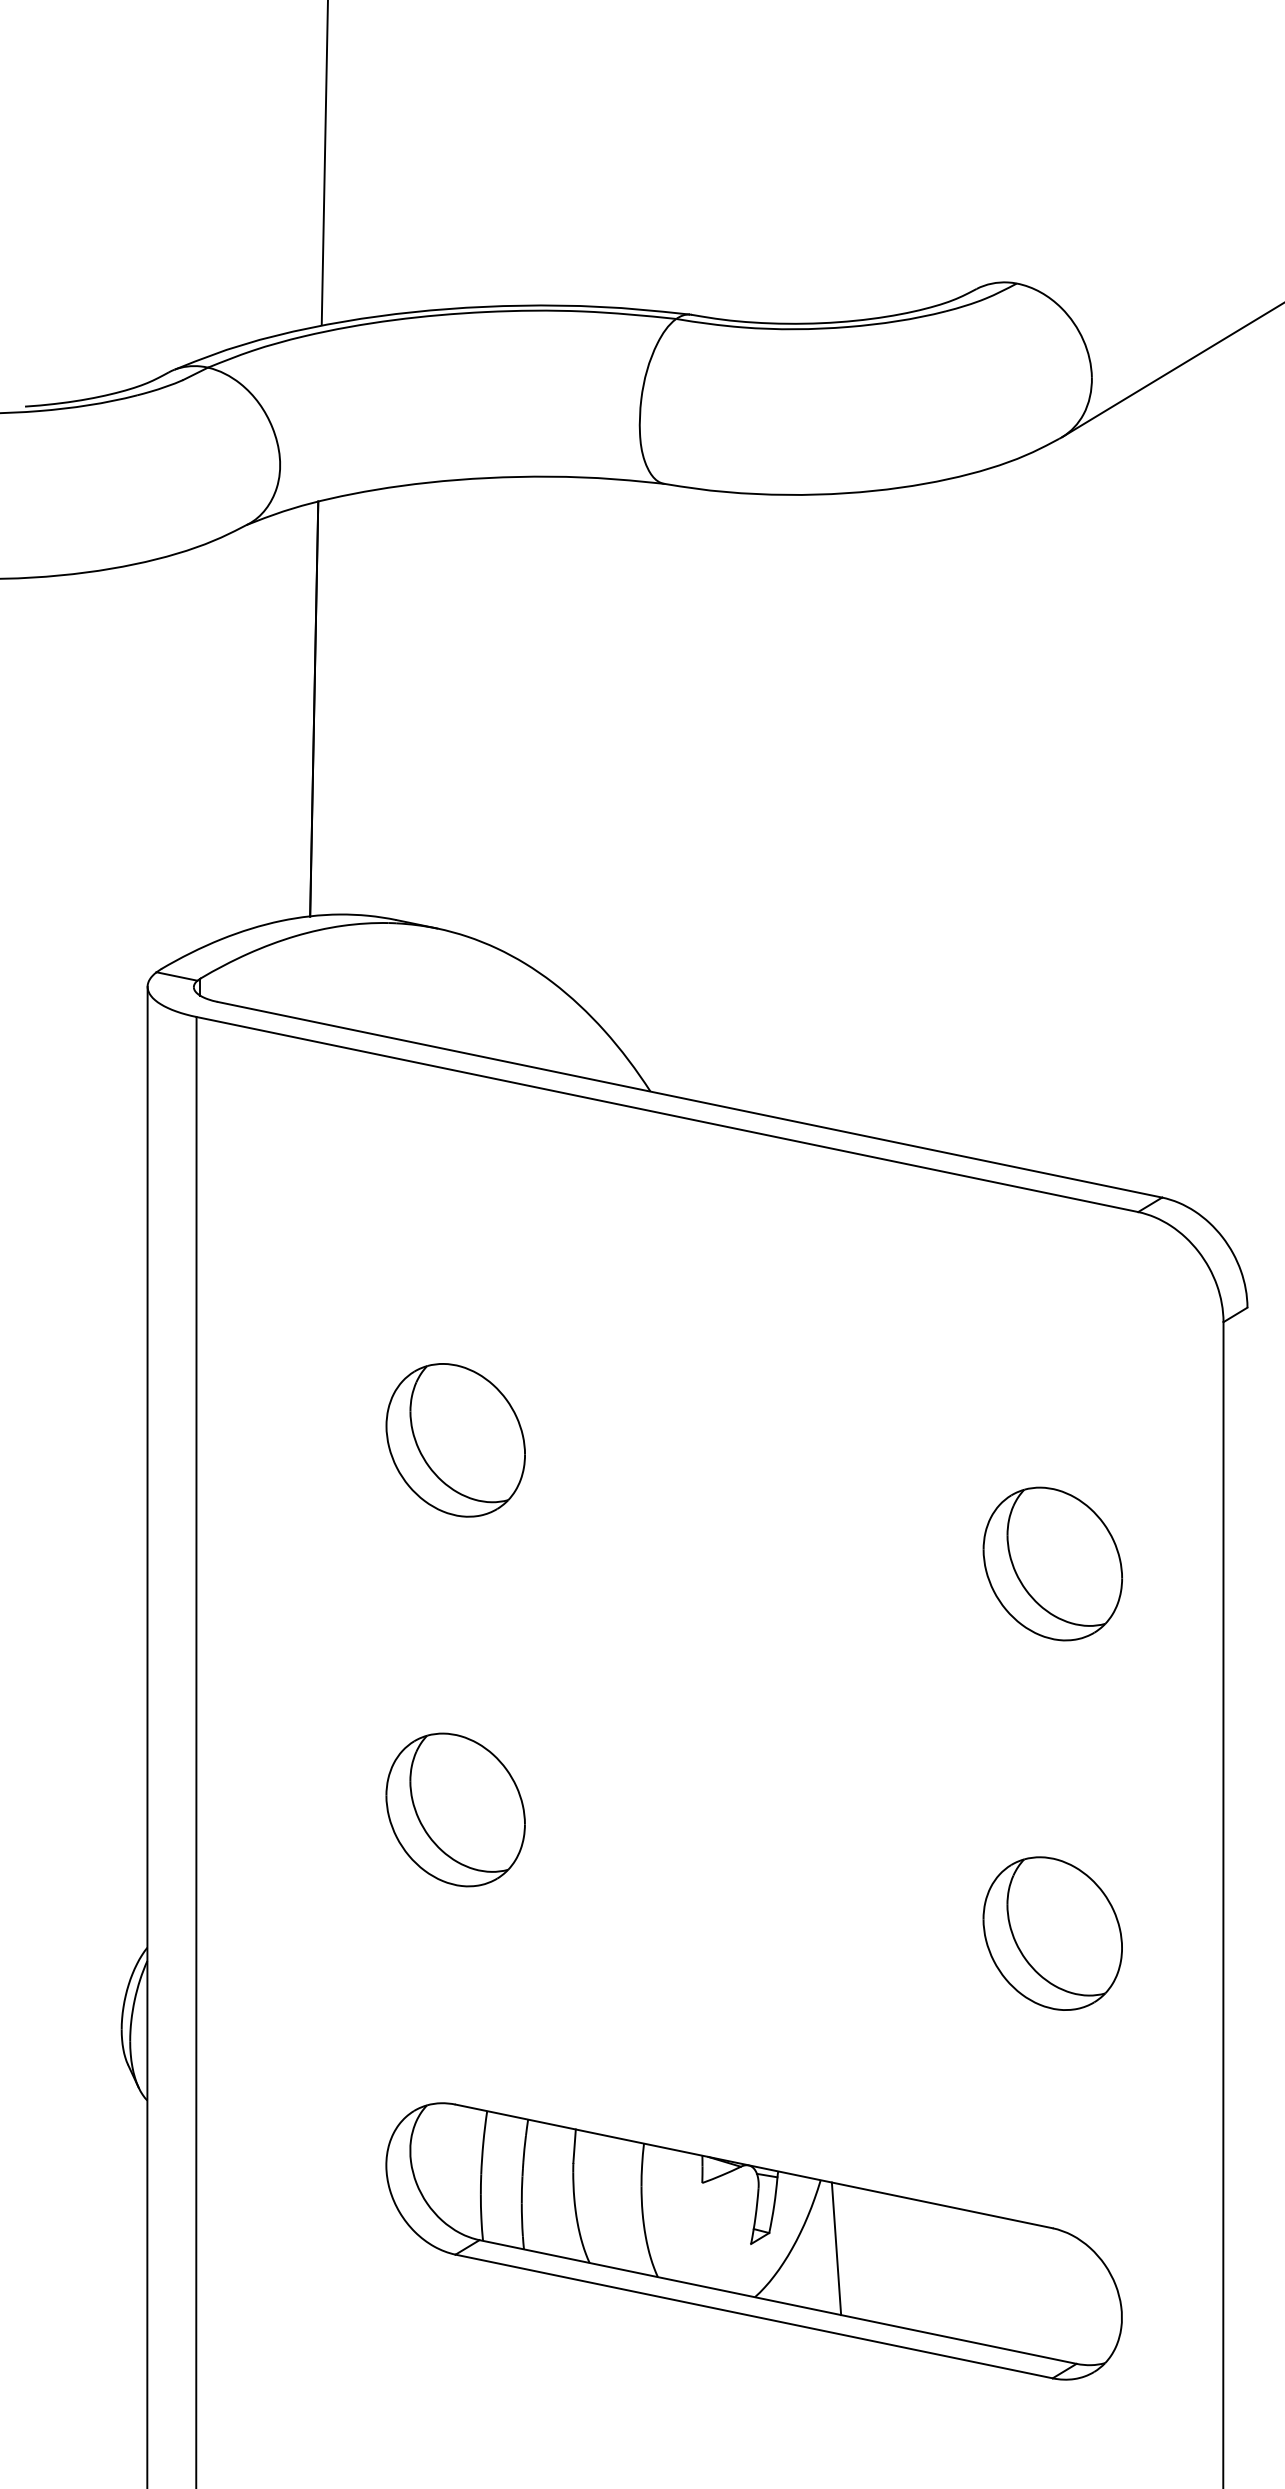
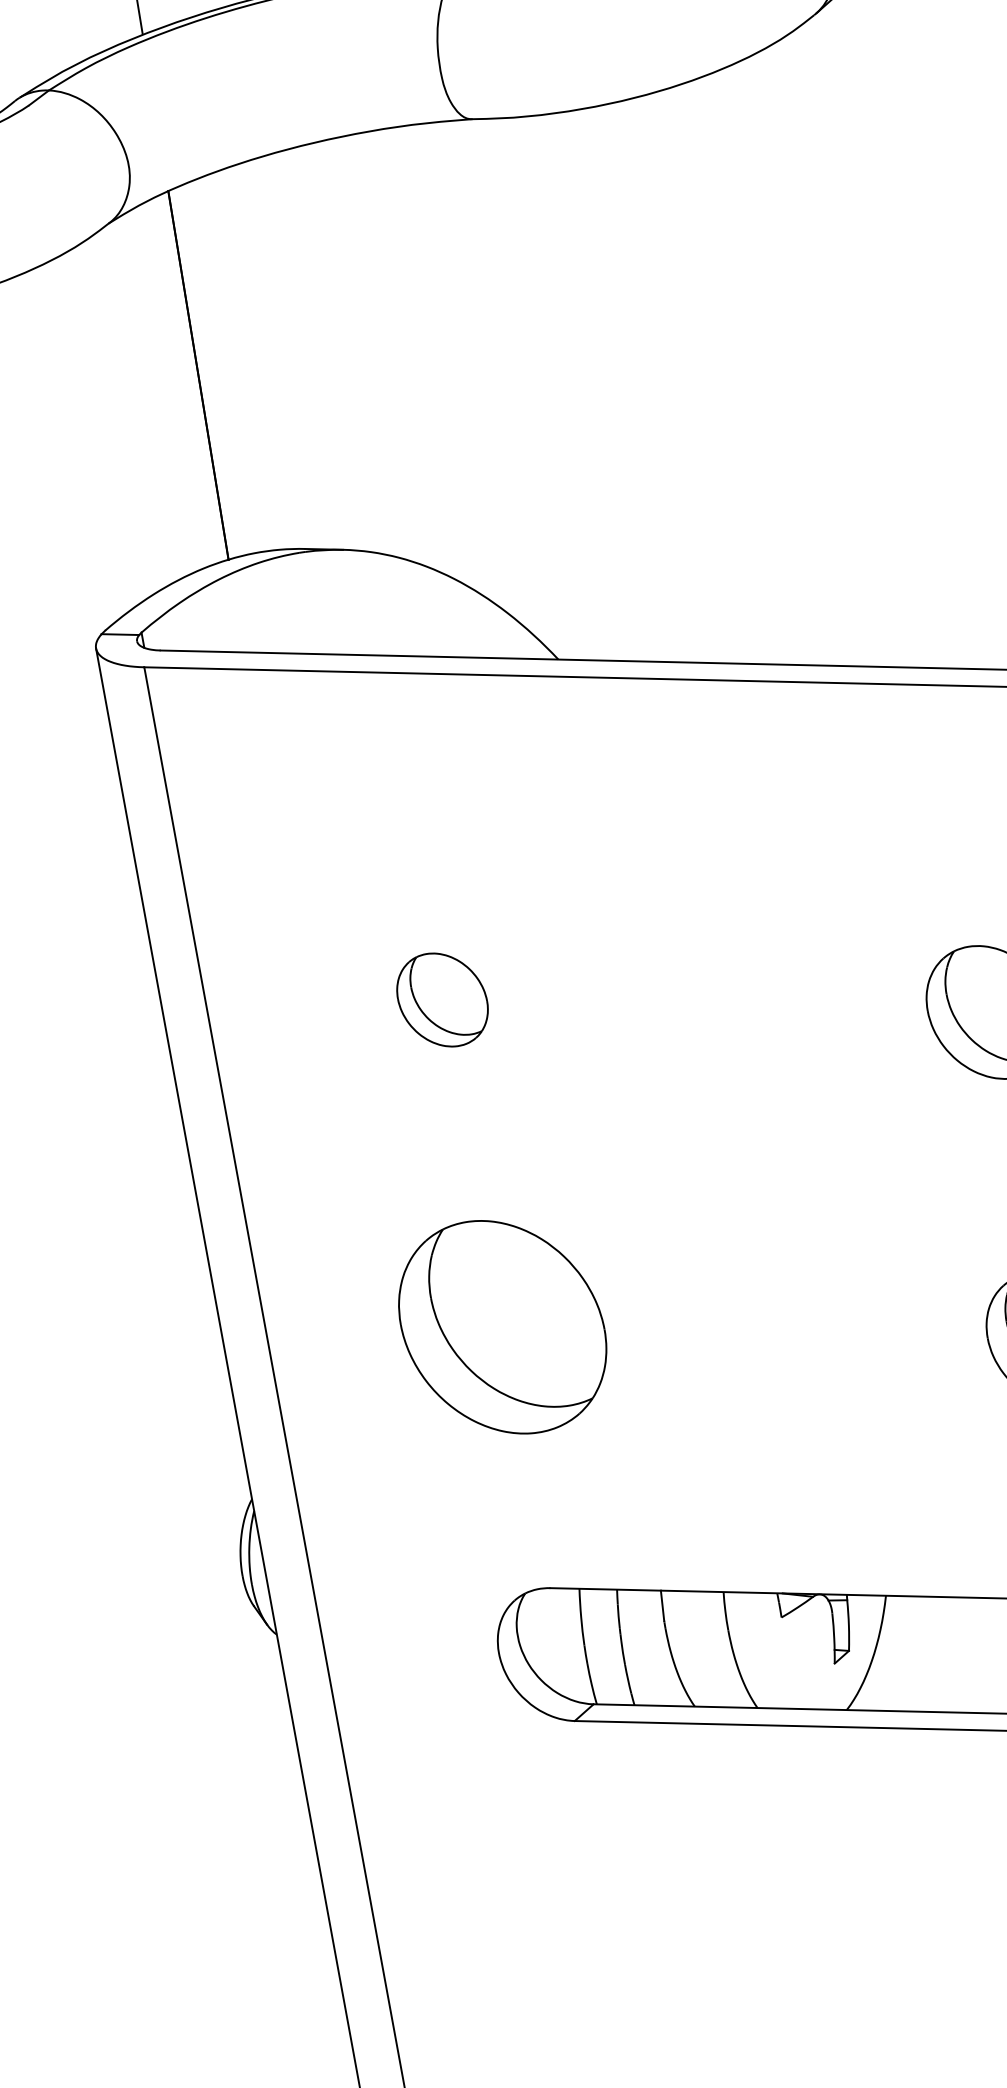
part: (455, 1440) -> (442, 1000), size x0.7
part: (455, 1809) -> (502, 1326), size x1.6
line: (836, 2248) -> (911, 1653), removed

